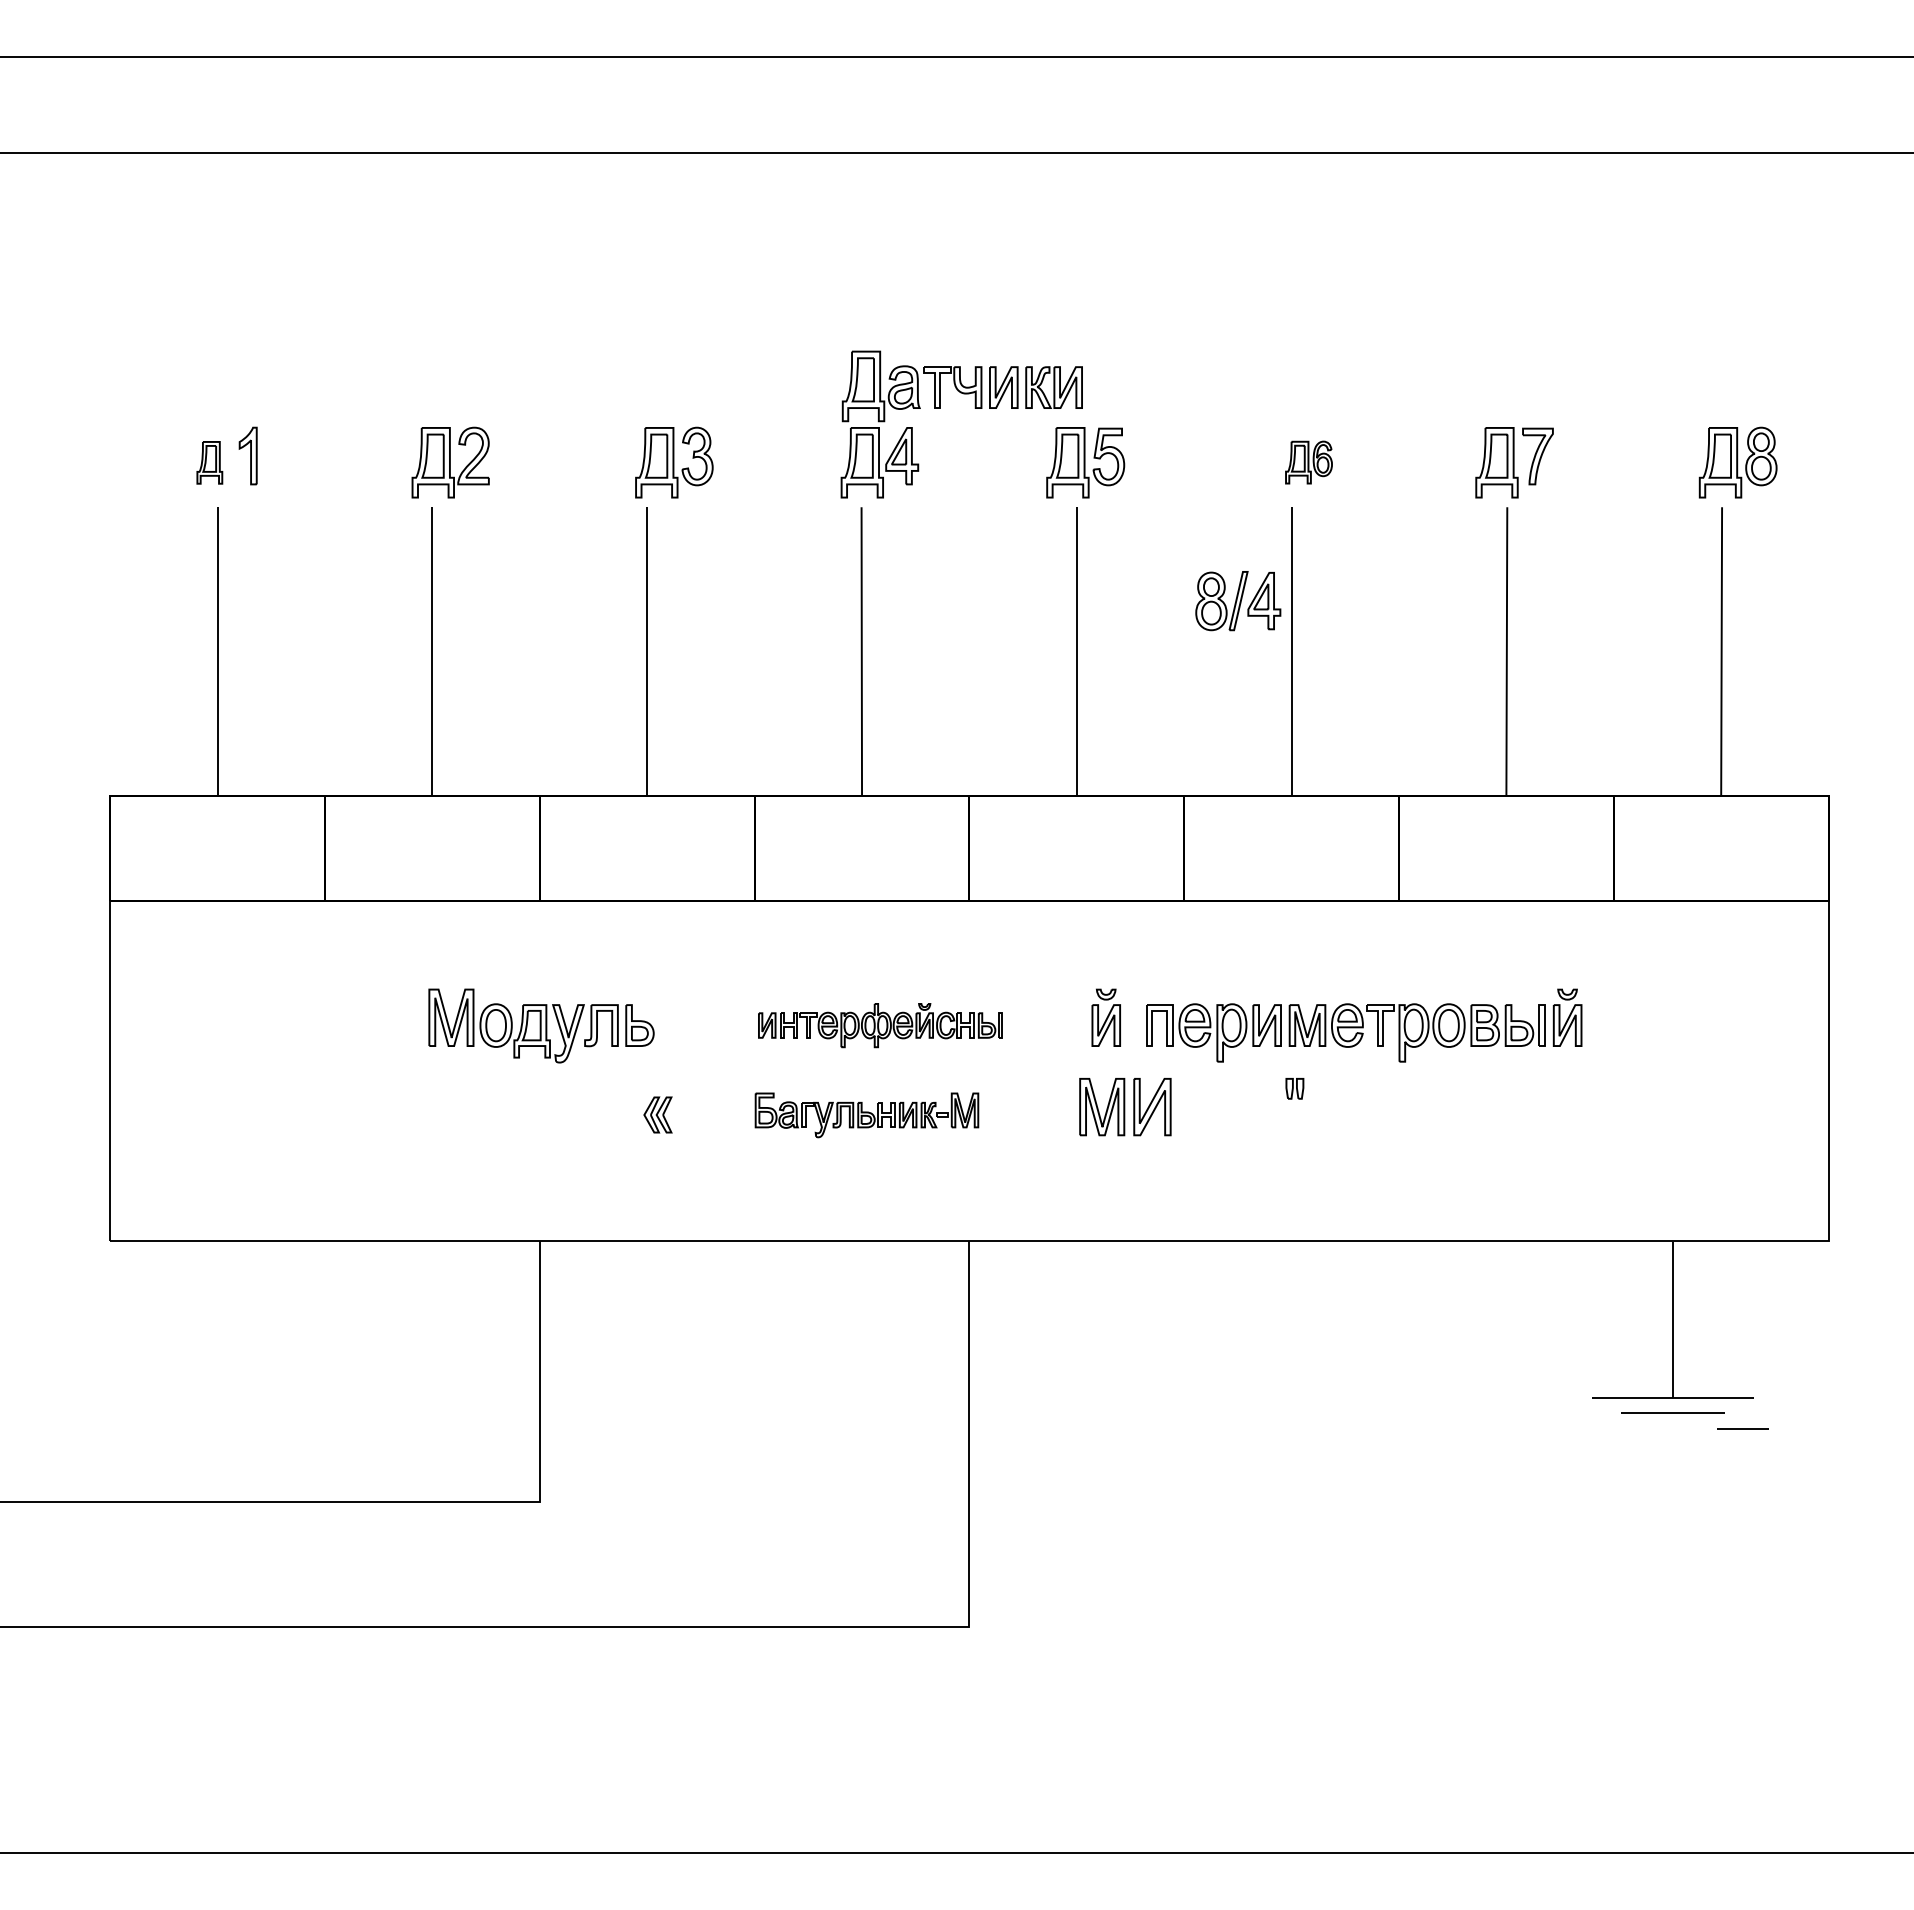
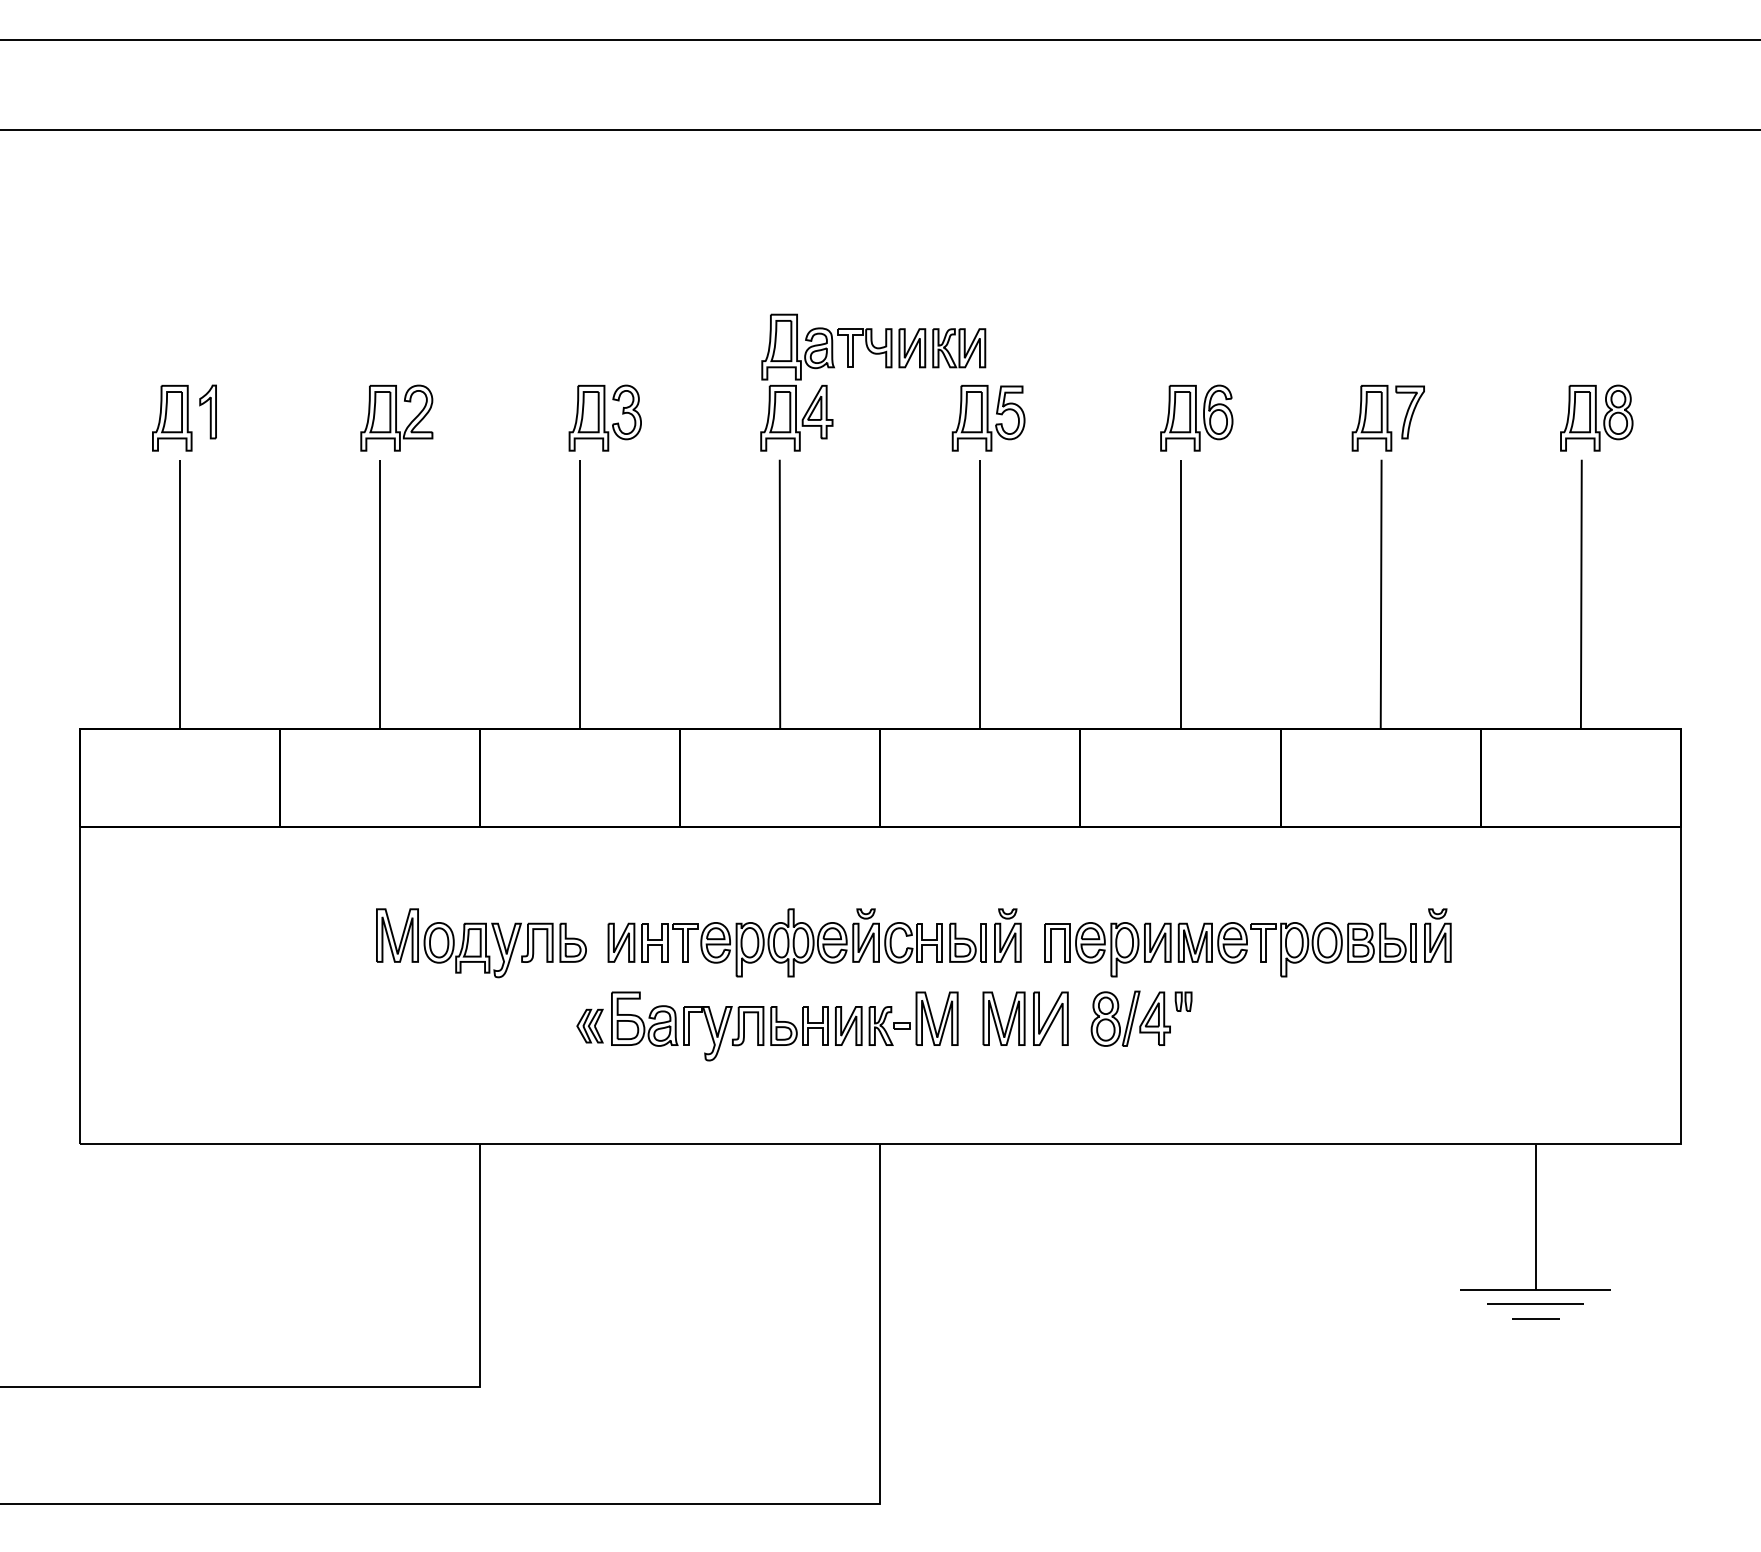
part: (209, 462) -> (172, 418), size x1.67
part: (1308, 462) -> (1196, 418), size x1.67
part: (1238, 601) -> (1131, 1019), moved
part: (880, 1025) -> (797, 942), size x1.67
part: (866, 1115) -> (784, 1026), size x1.67
line: (1742, 1428) -> (1535, 1318), moved

